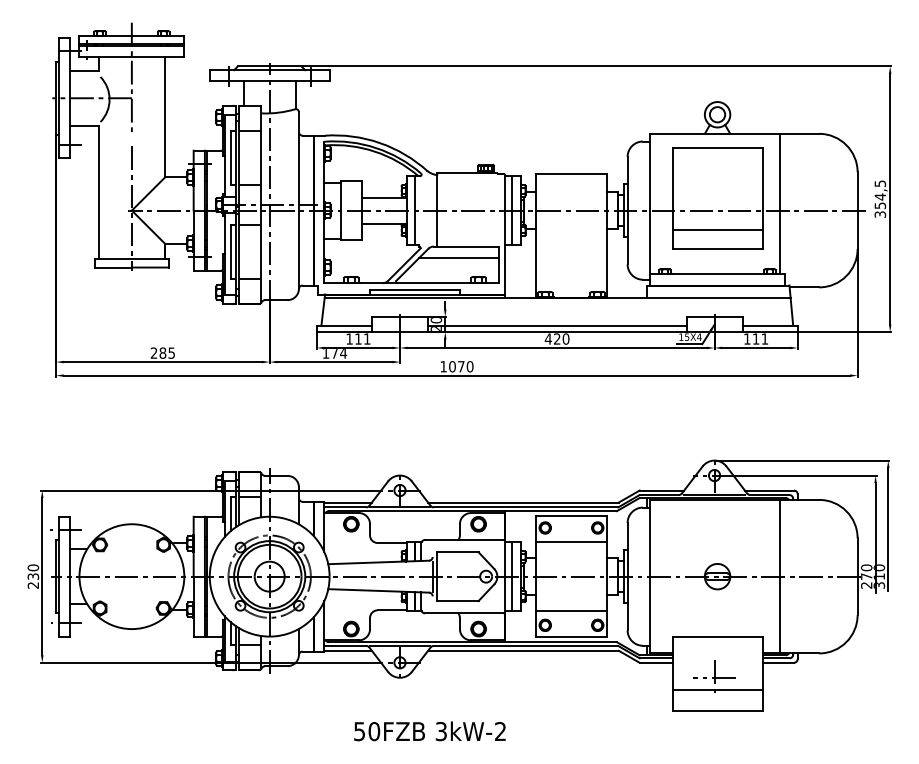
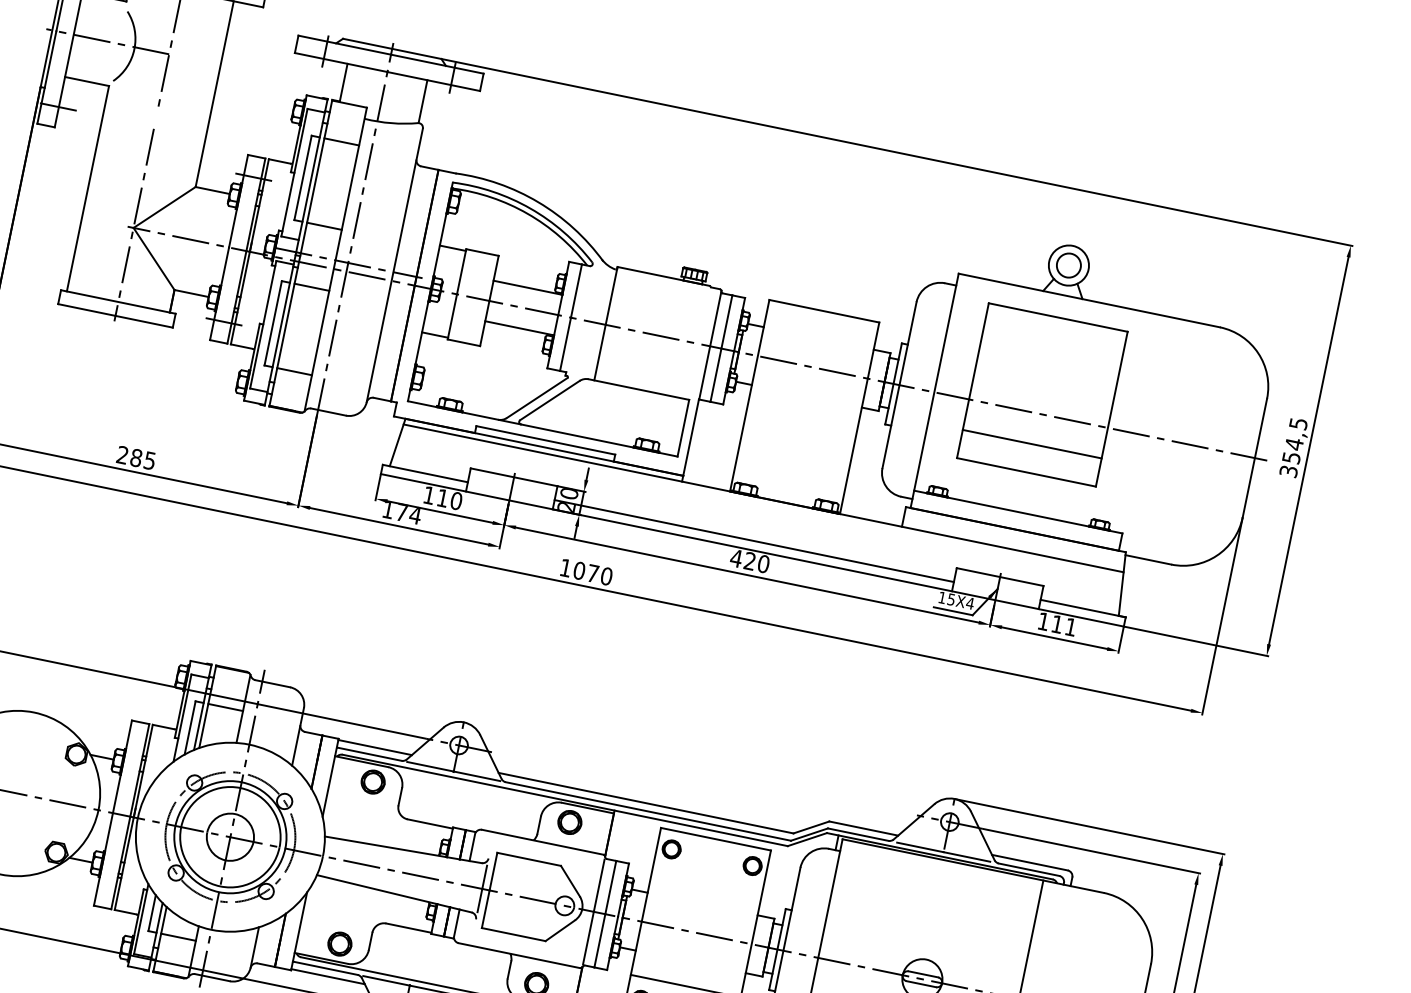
line: (780, 203) -> (1138, 422), removed
line: (458, 257) -> (623, 403), removed
text: (366, 338) -> (455, 499), 111 -> 110
line: (571, 542) -> (707, 880), removed

